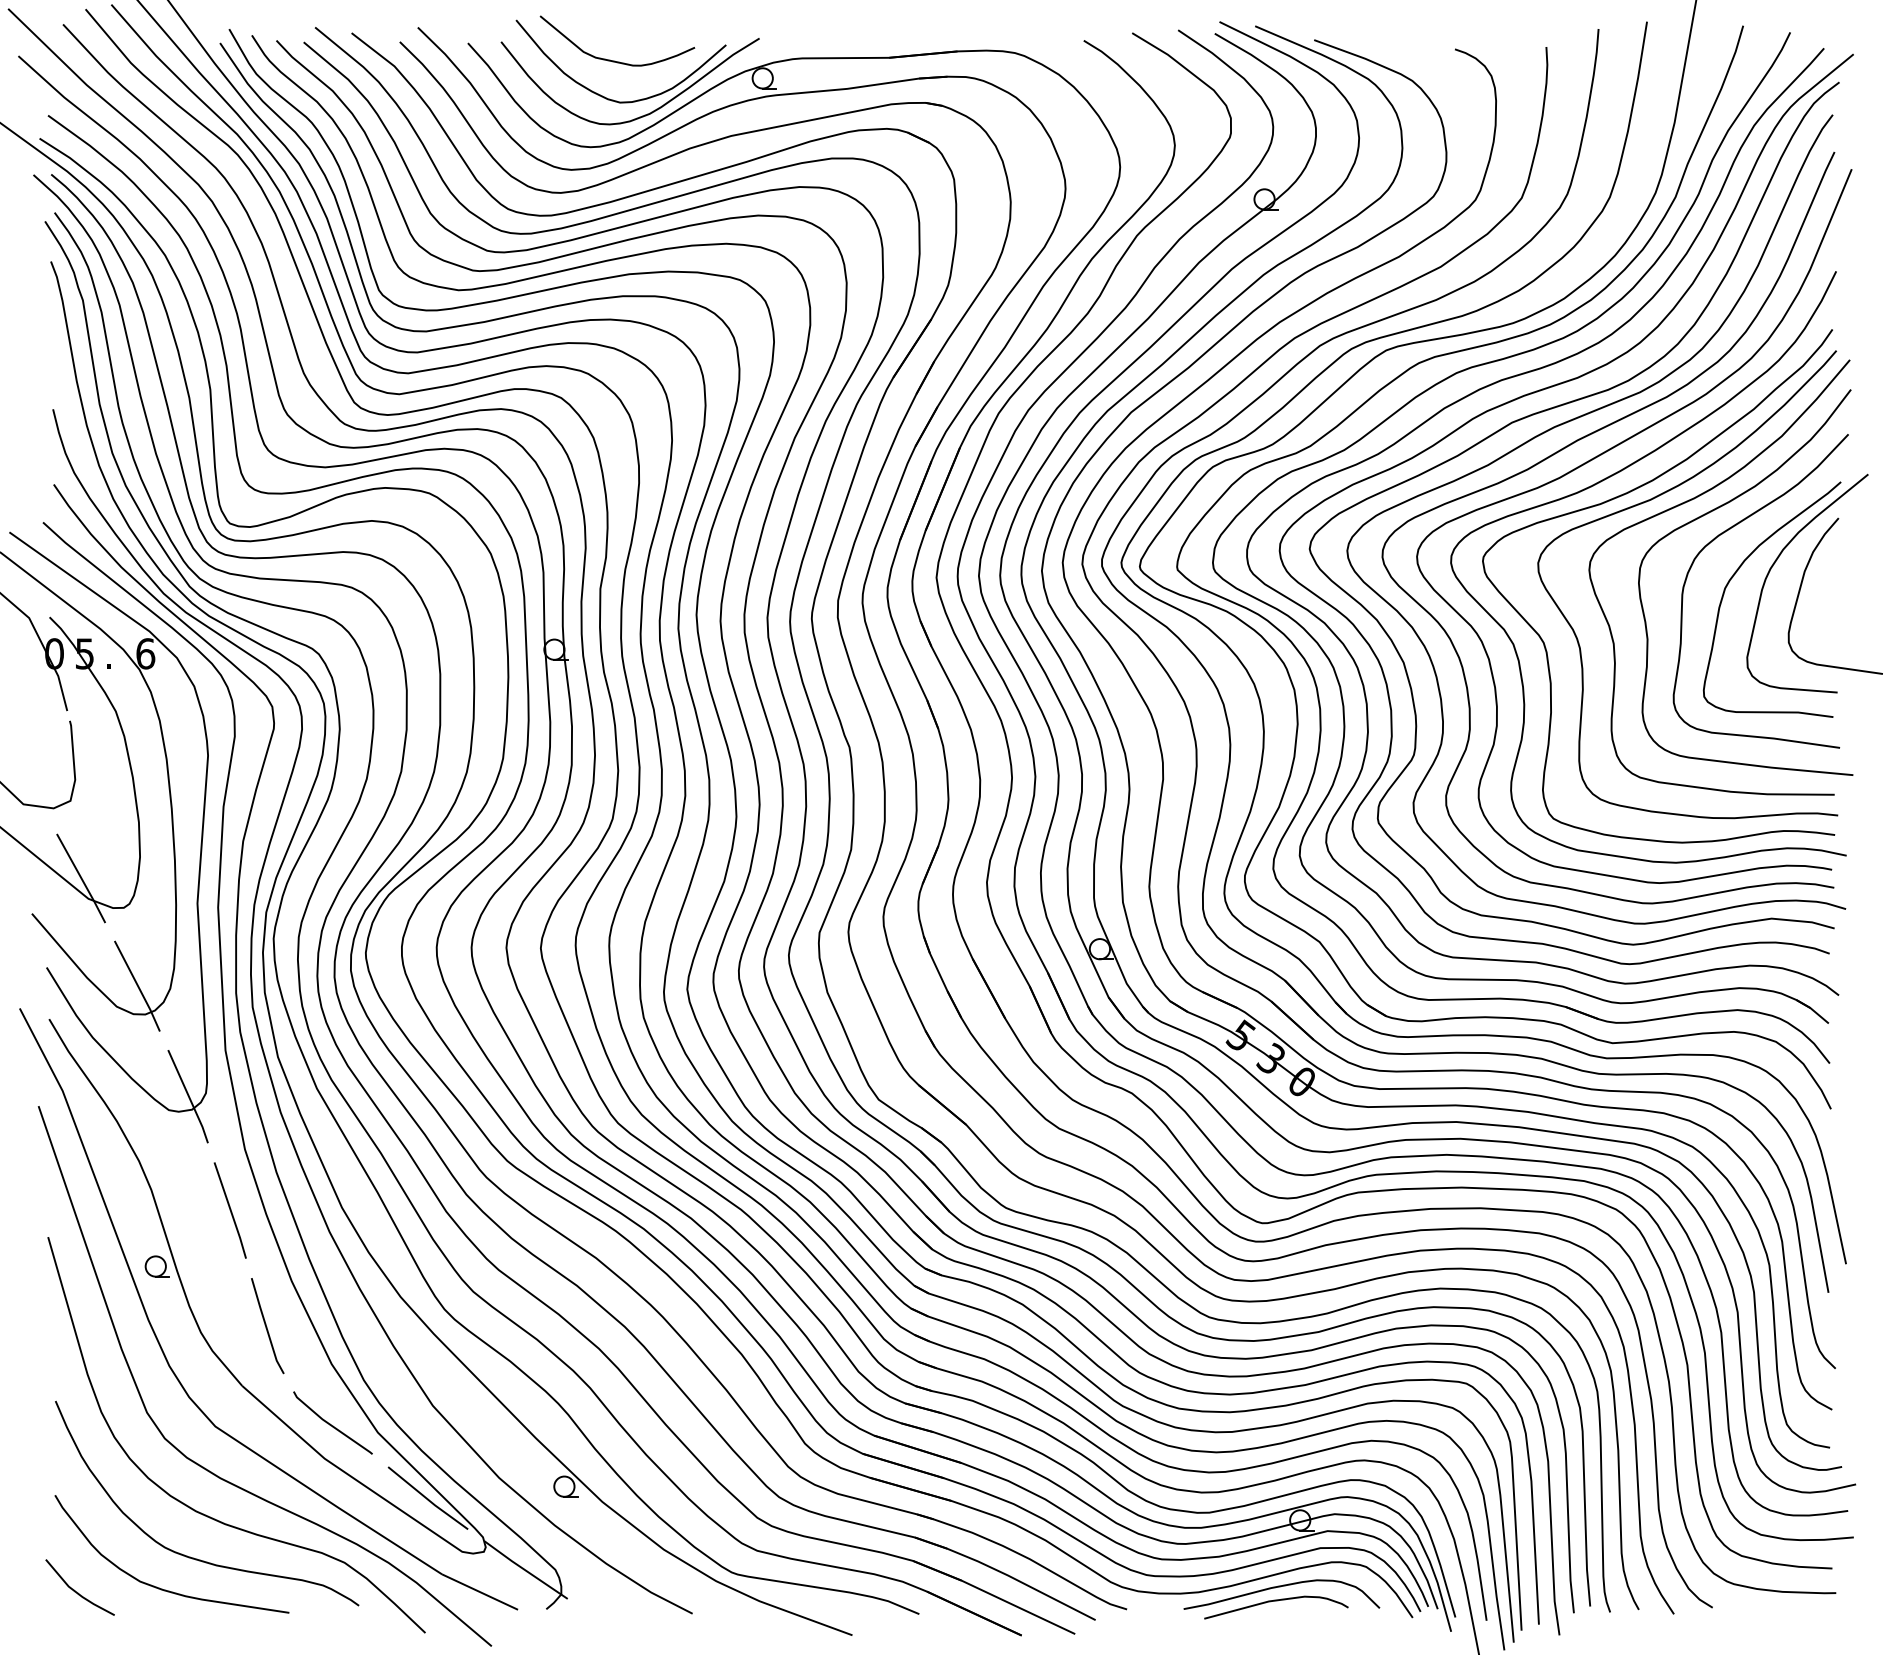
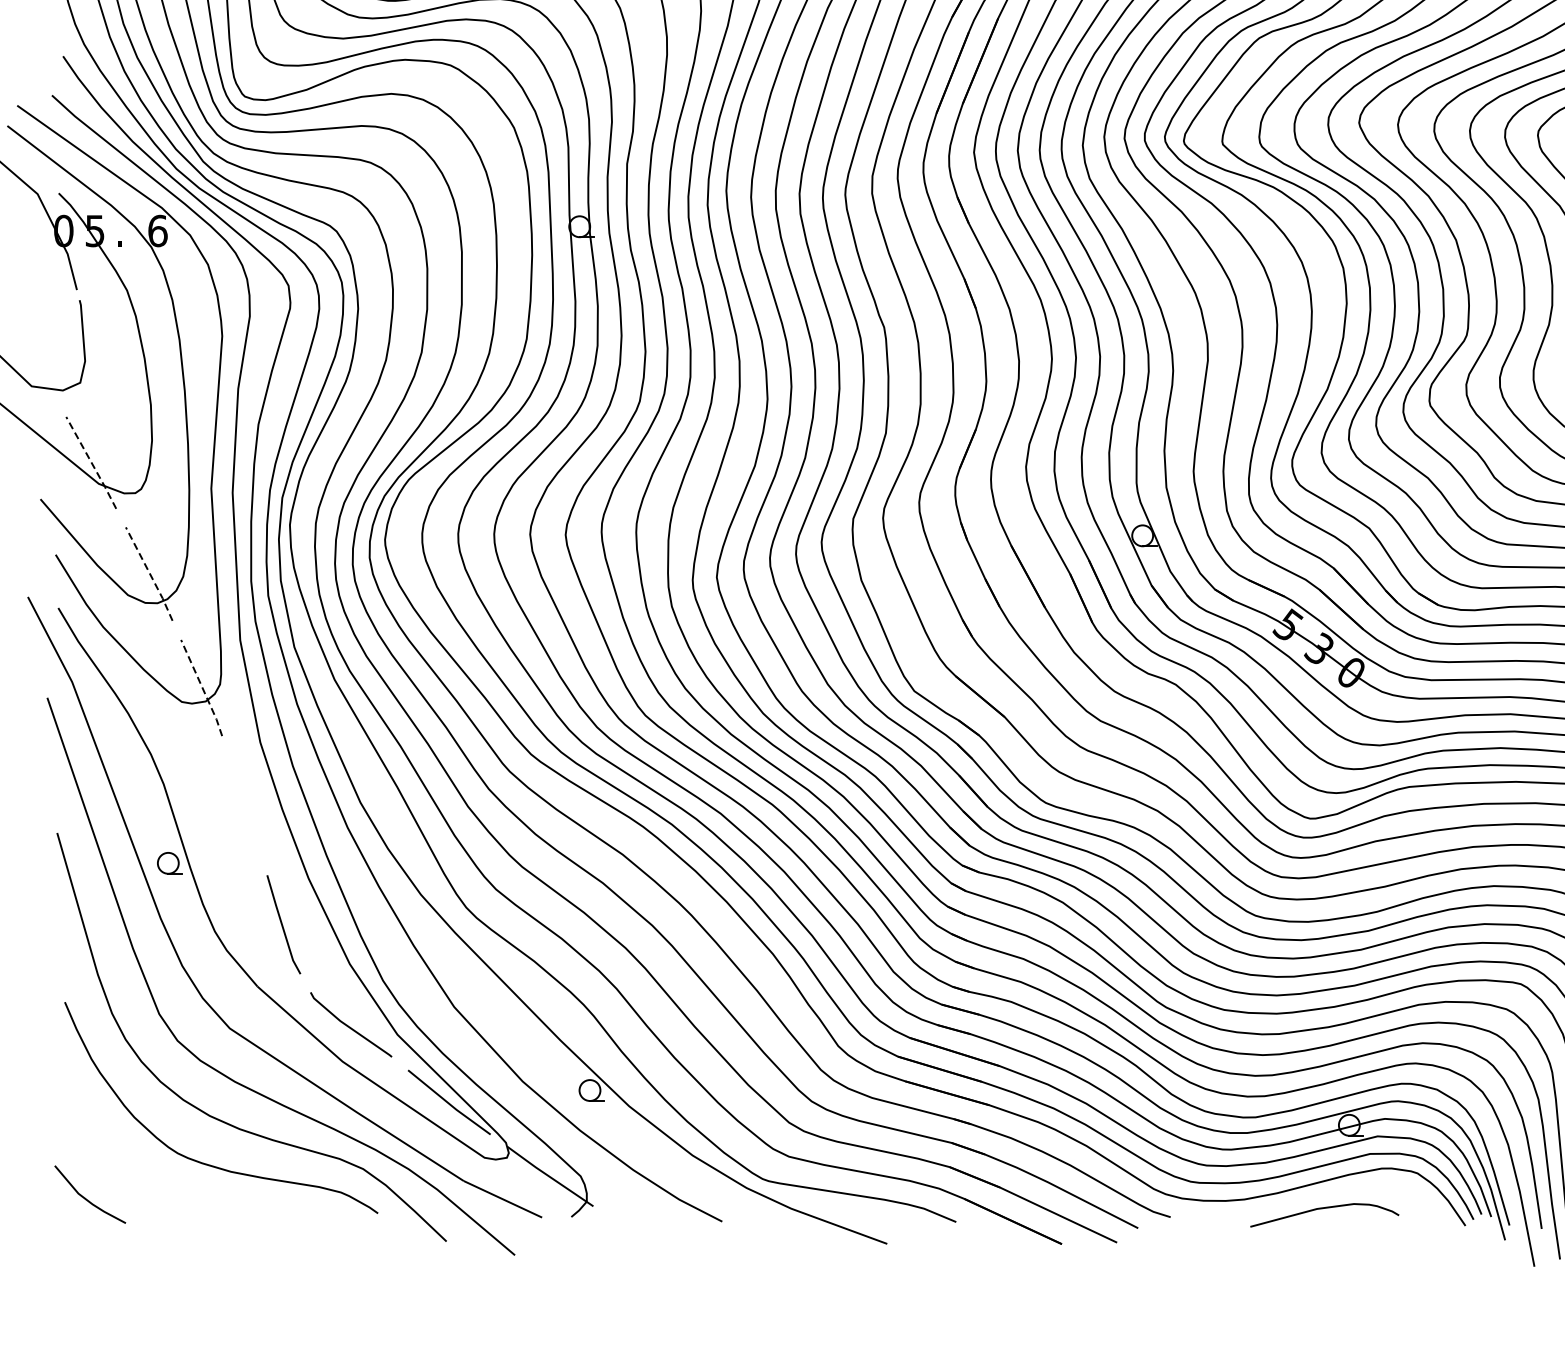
line: (81, 878) -> (91, 462), solid -> dashed
line: (138, 986) -> (150, 574), solid -> dashed
line: (188, 1096) -> (202, 687), solid -> dashed
line: (229, 1210) -> (244, 805), removed
curve: (159, 1587) -> (172, 1194), removed
curve: (1280, 1587) -> (1329, 1194), removed

